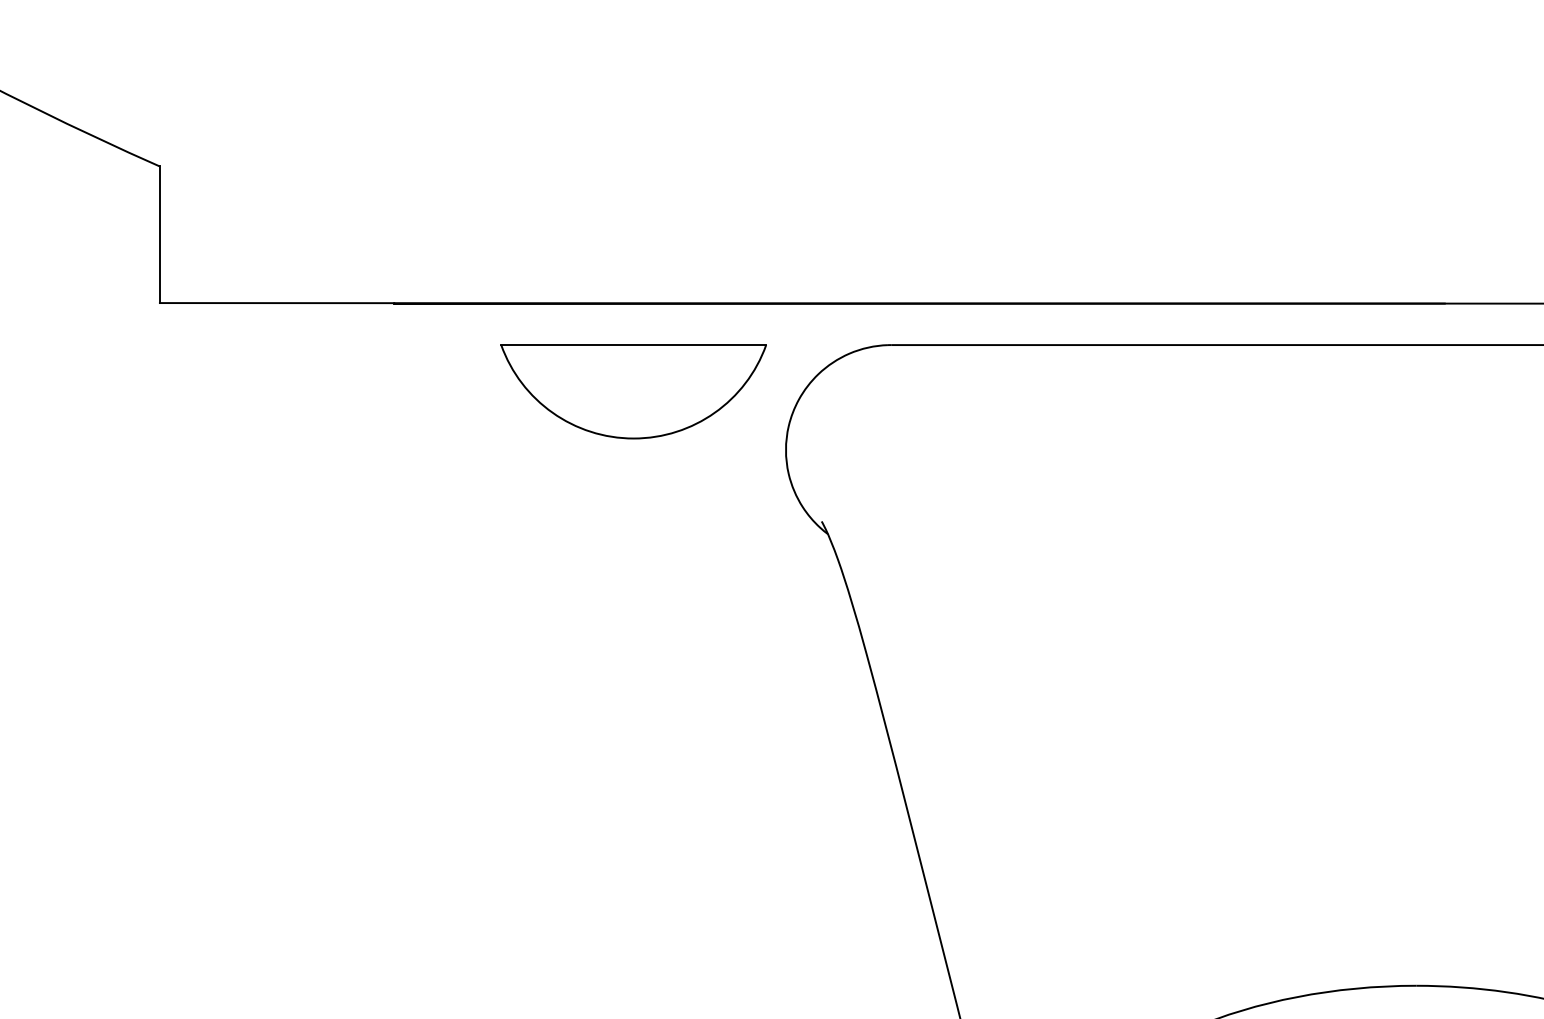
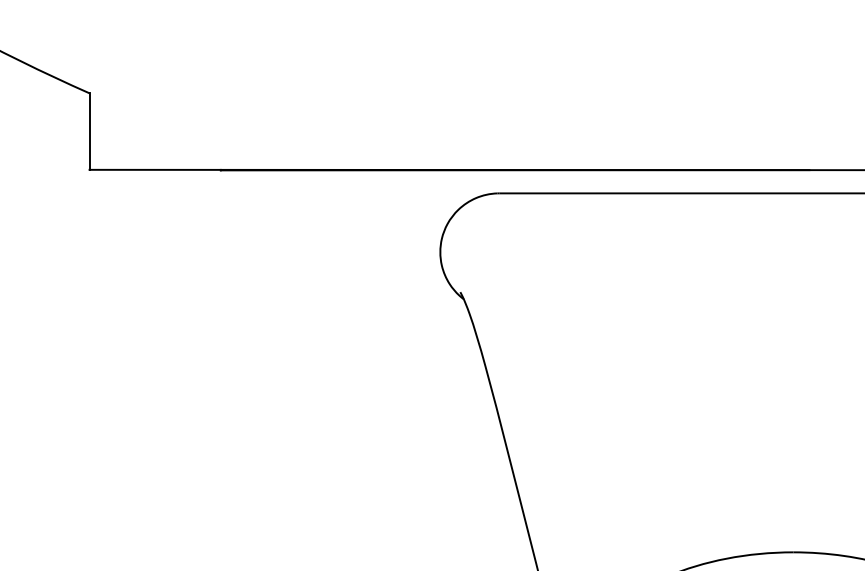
part: (632, 391) -> (354, 219), removed

